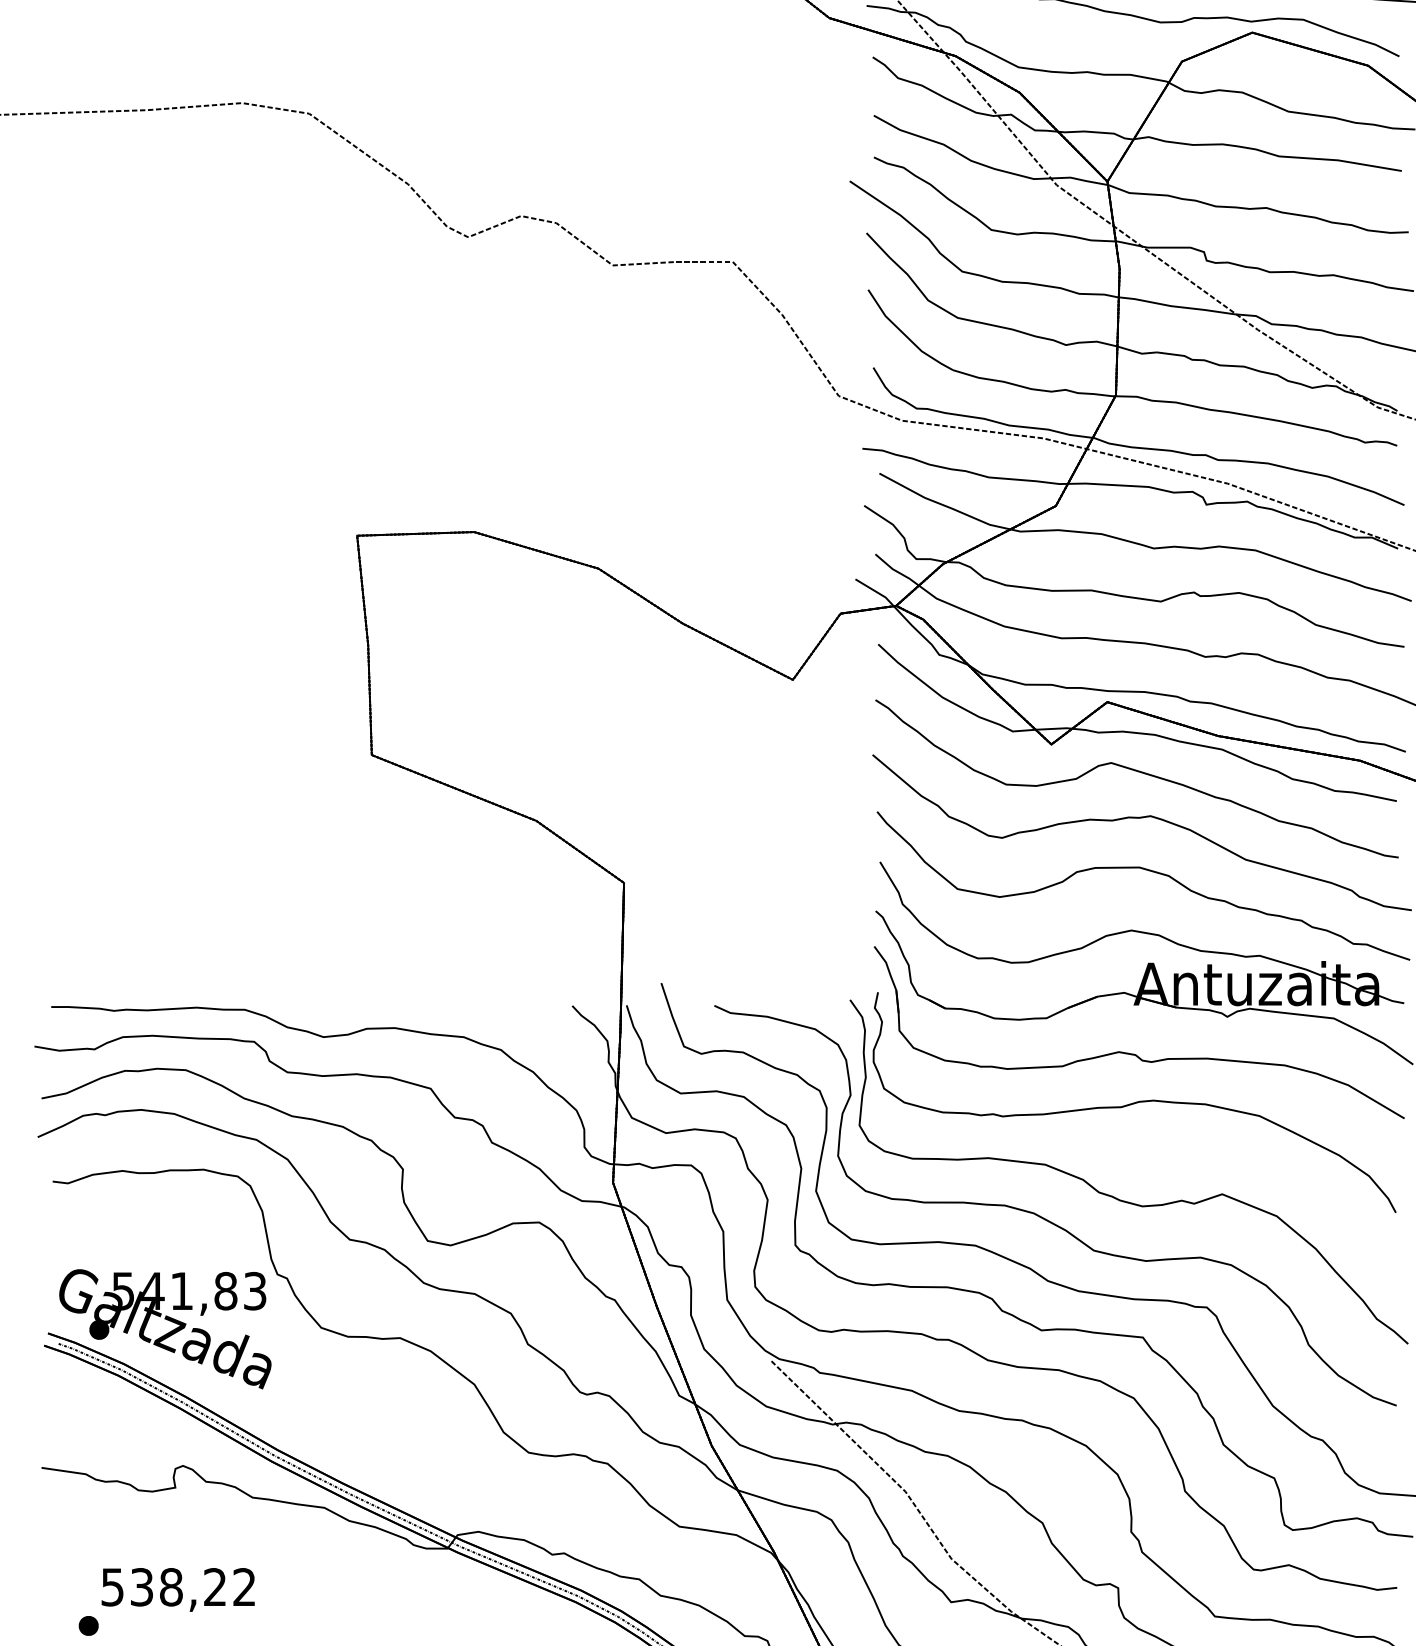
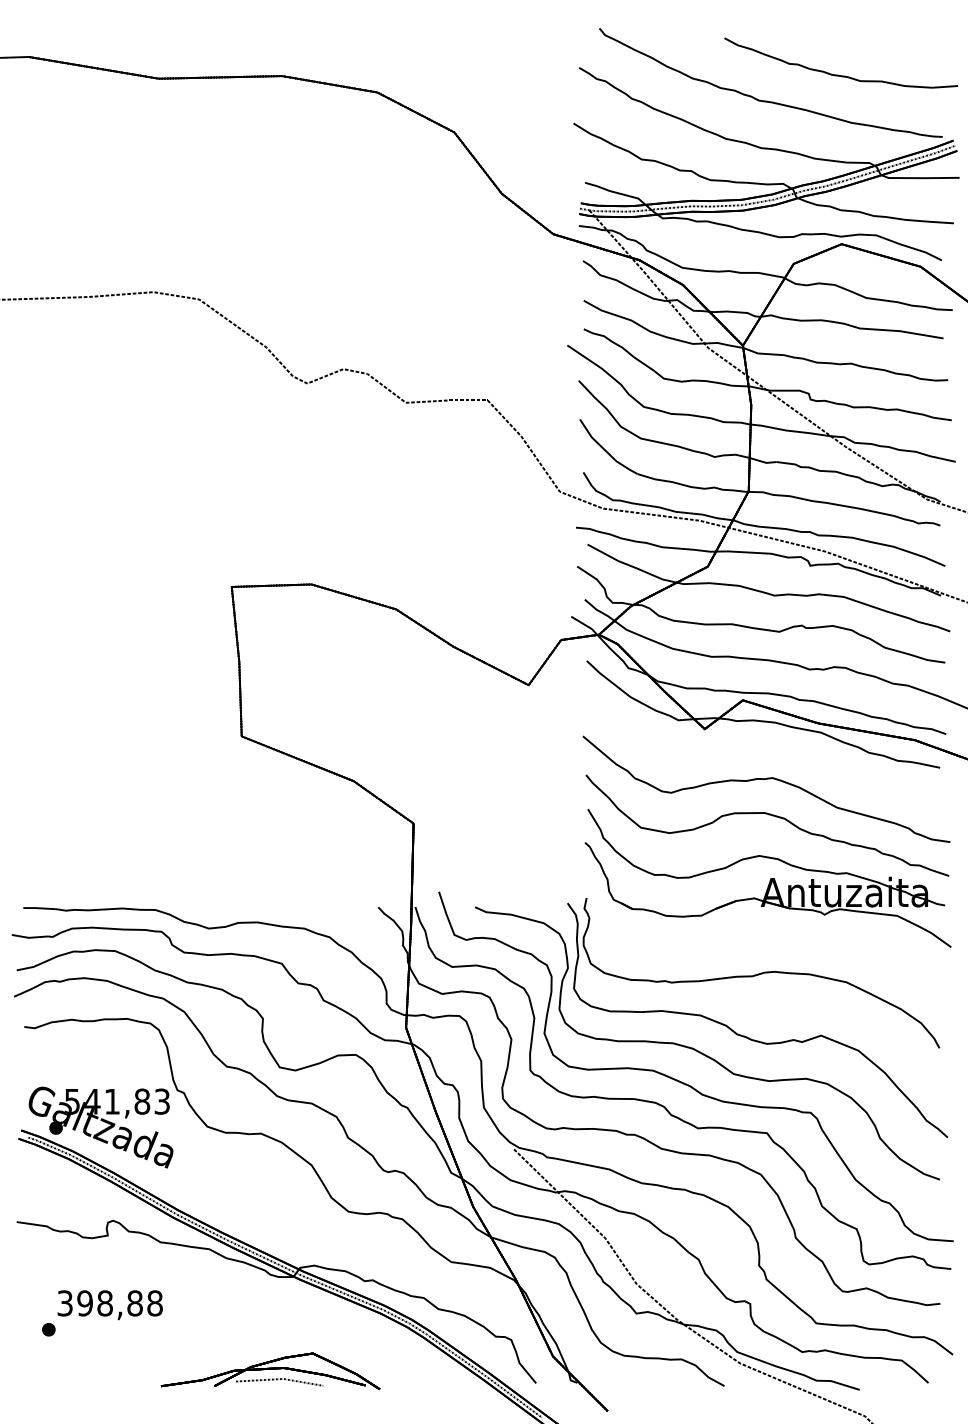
part: (1136, 778) -> (762, 752), removed
part: (1134, 1053) -> (761, 939), removed
text: (179, 1587) -> (110, 1303), 538,22 -> 398,88

